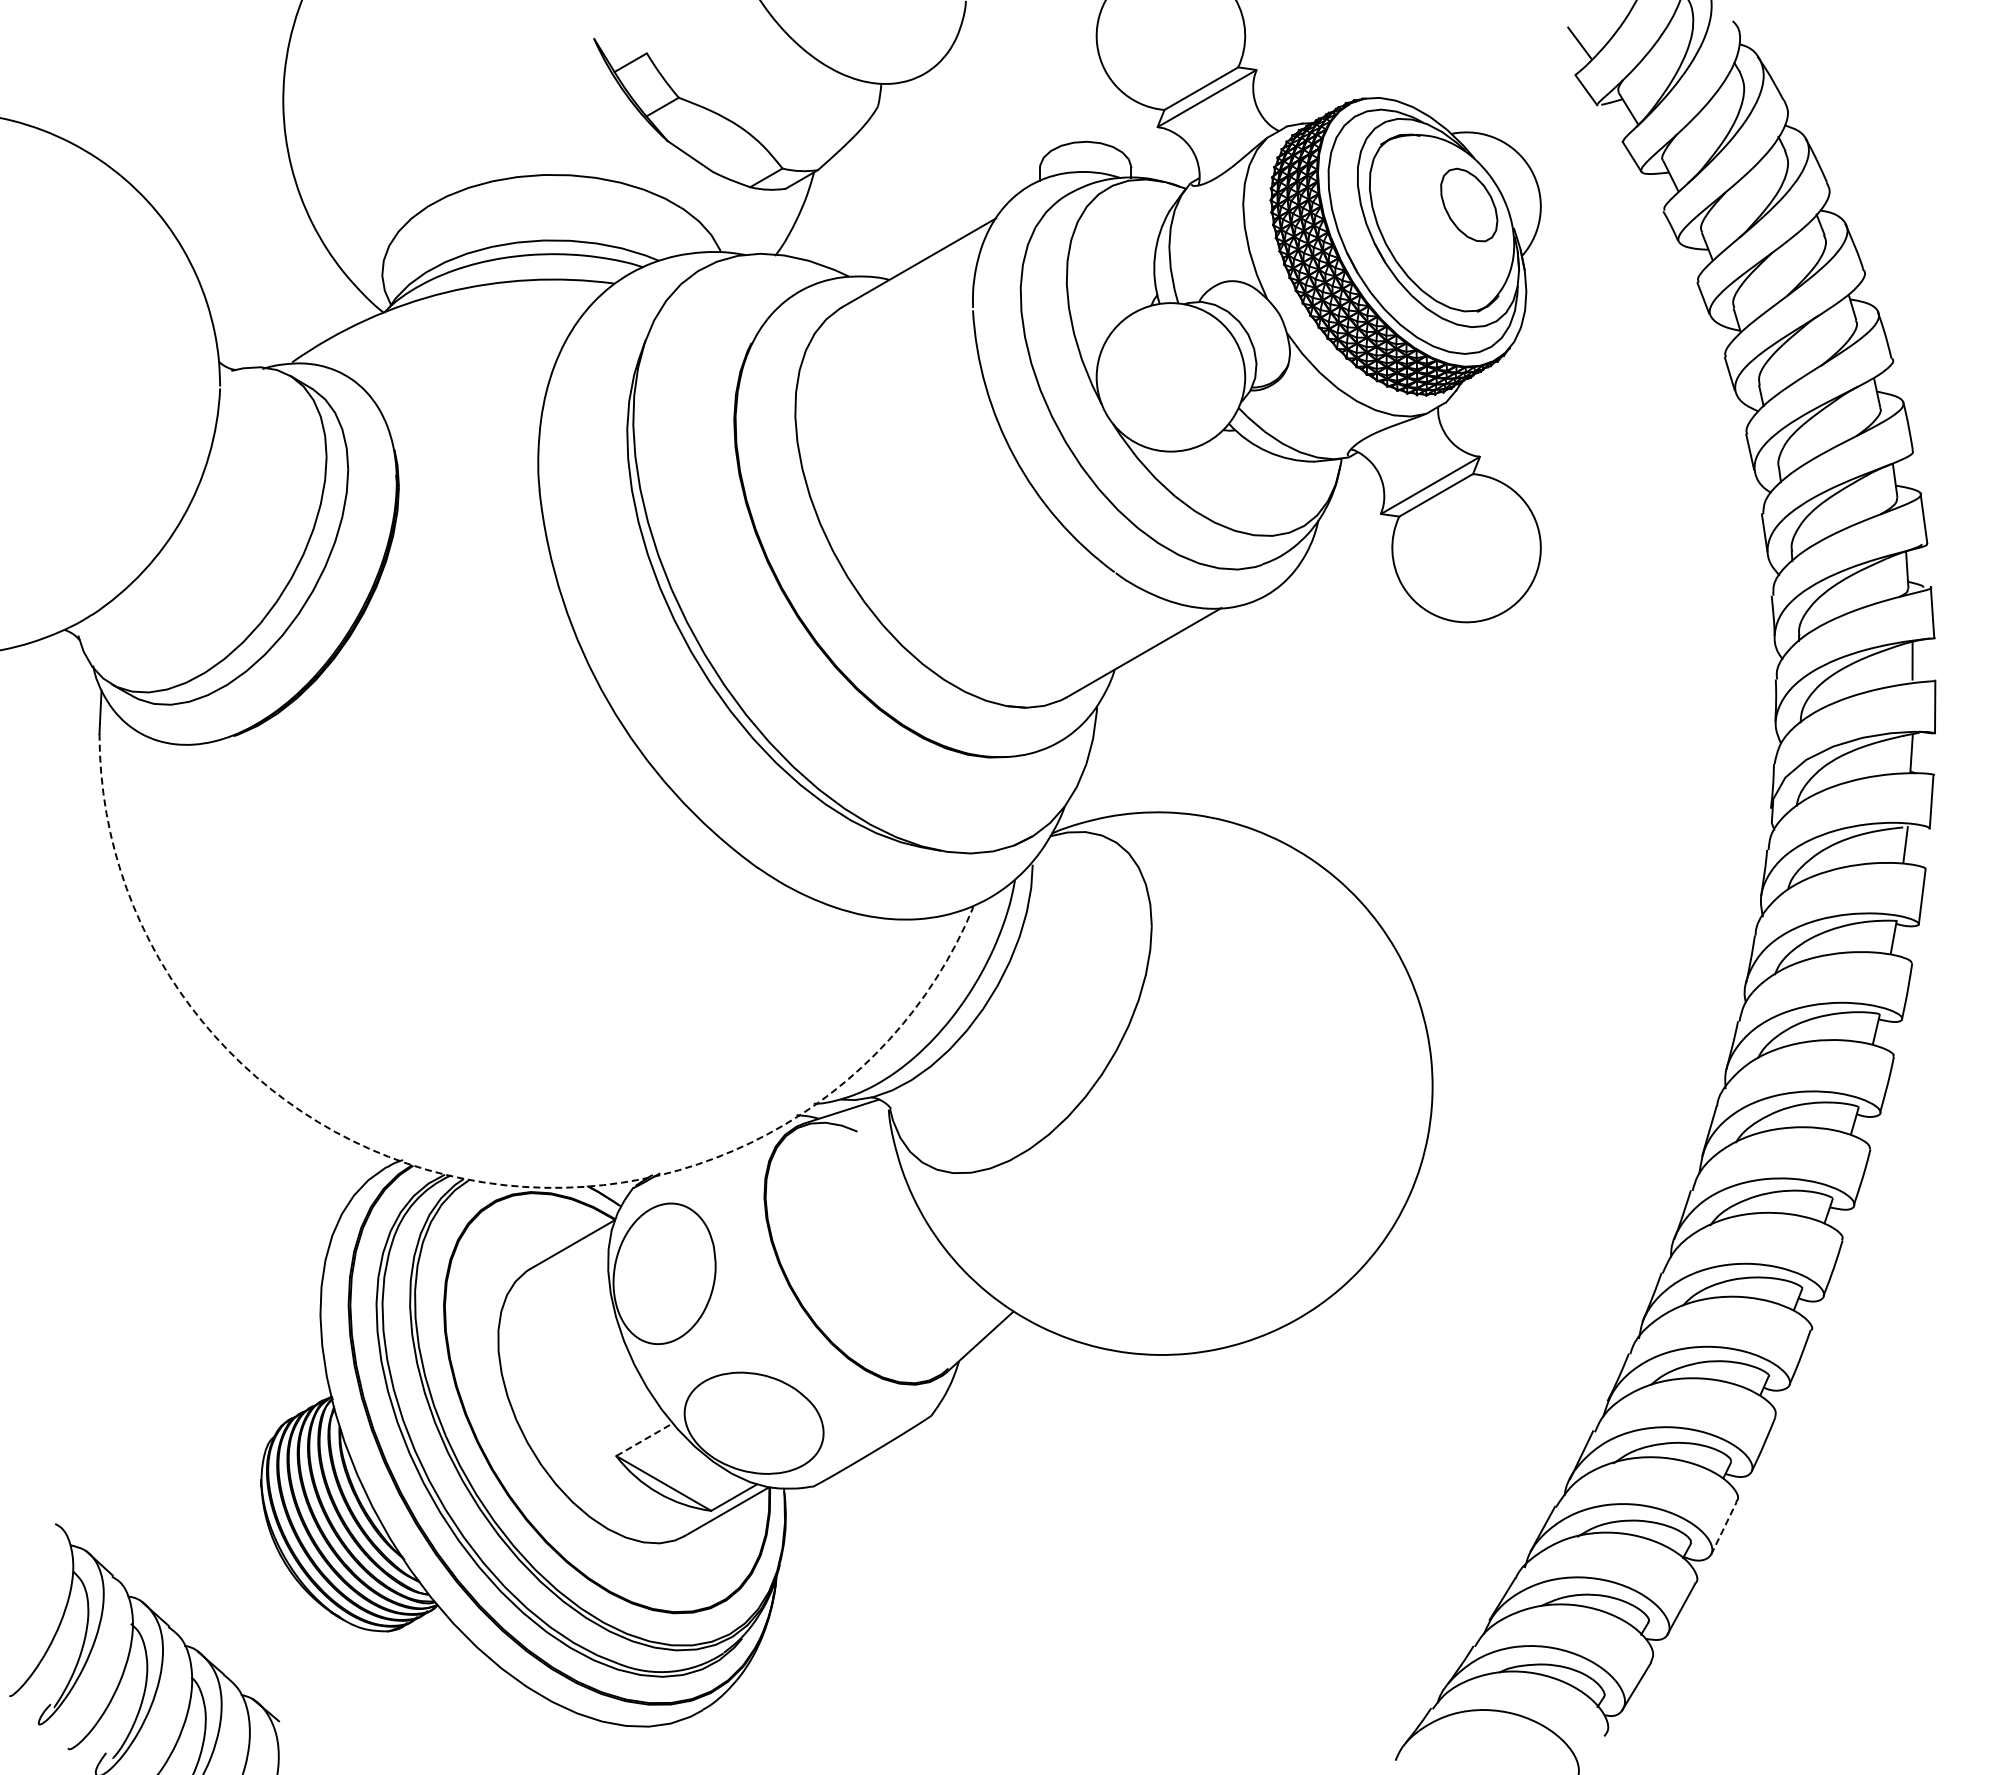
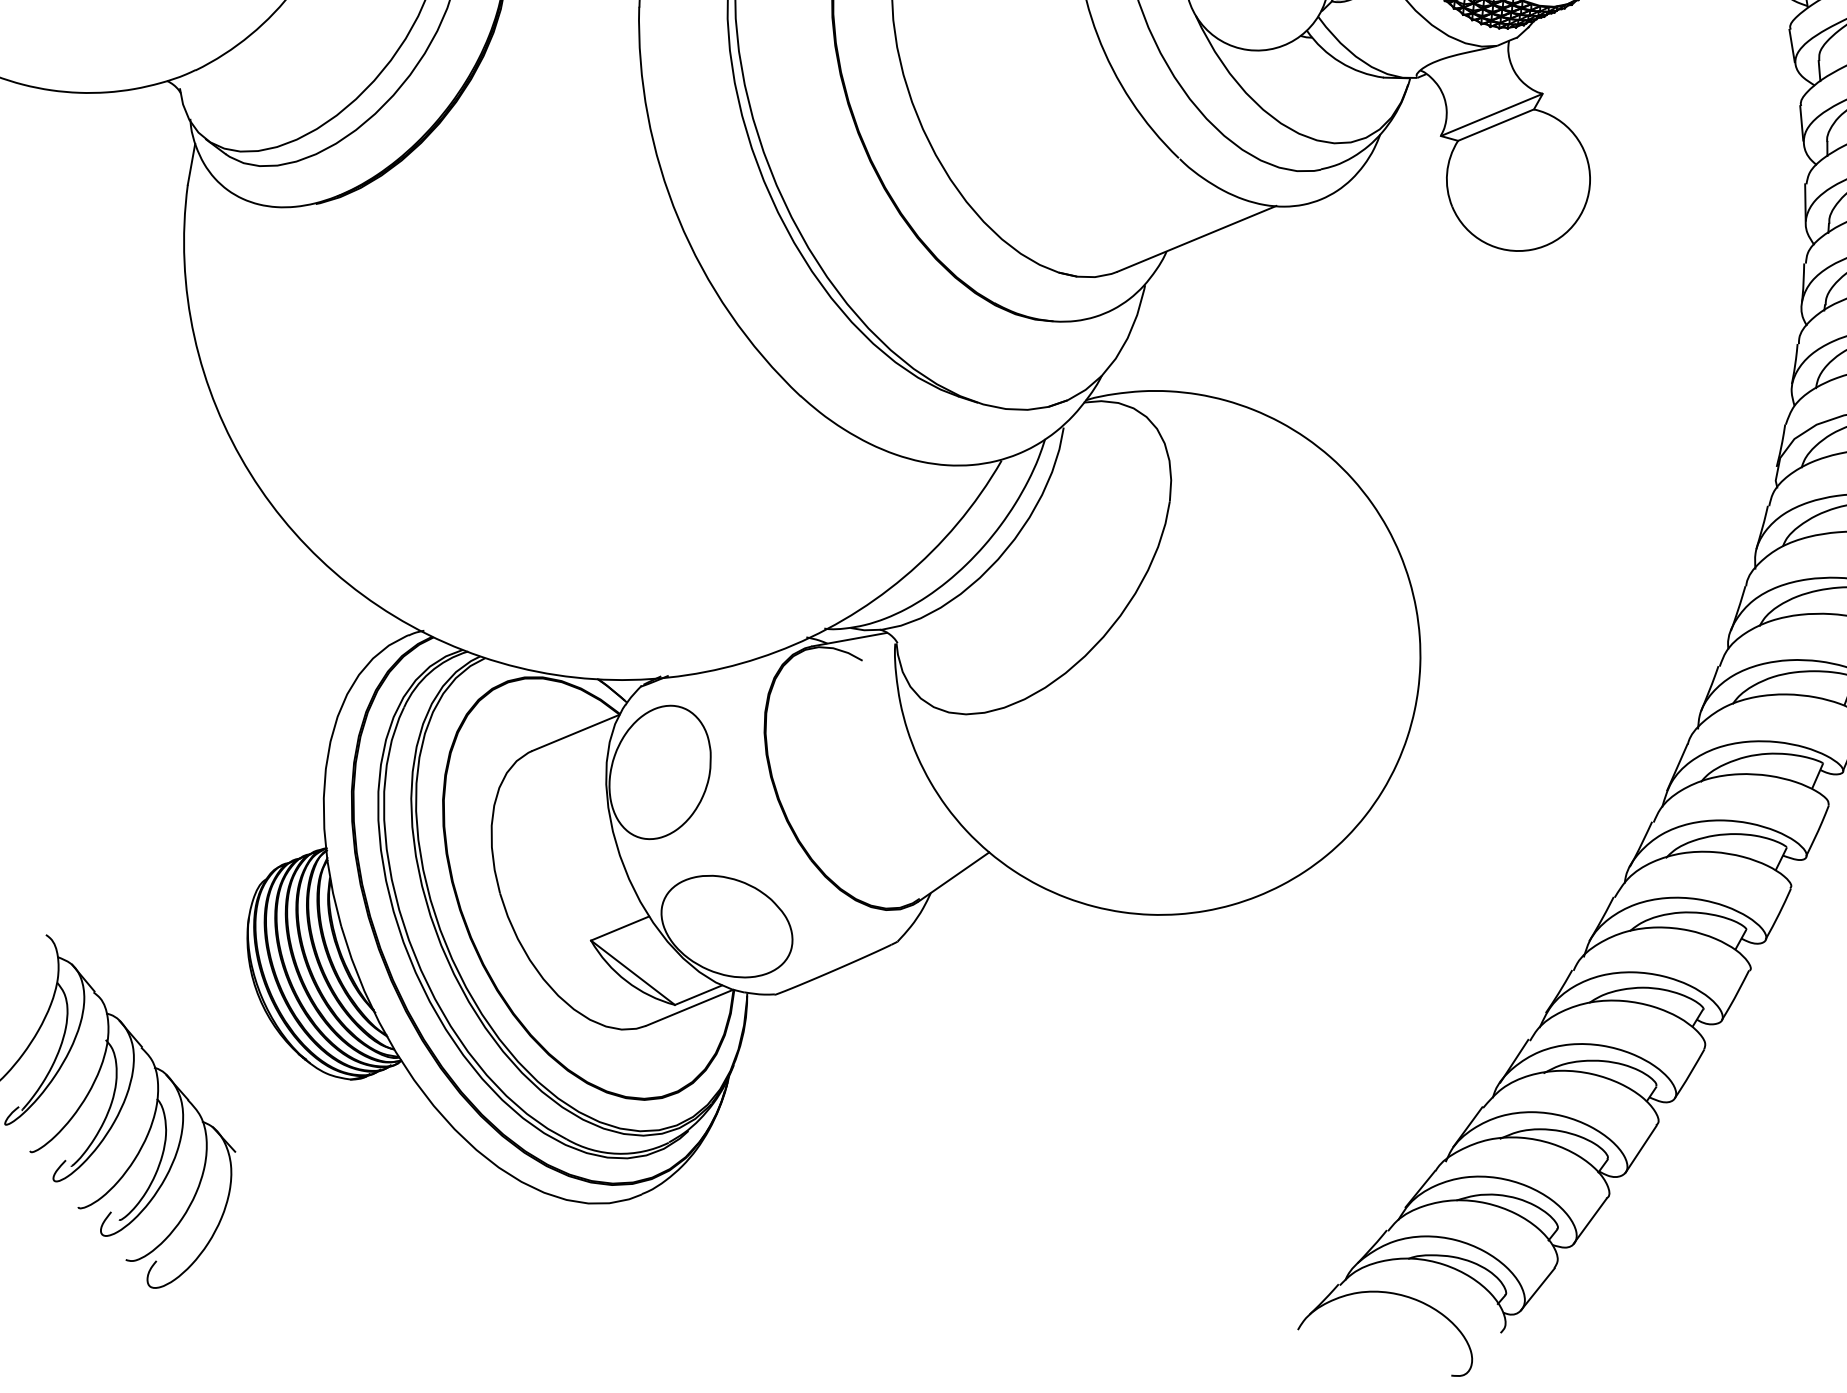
arc: (465, 1179) -> (481, 657), dashed -> solid
line: (644, 1439) -> (620, 928), dashed -> solid
line: (1724, 1528) -> (1641, 1149), dashed -> solid

